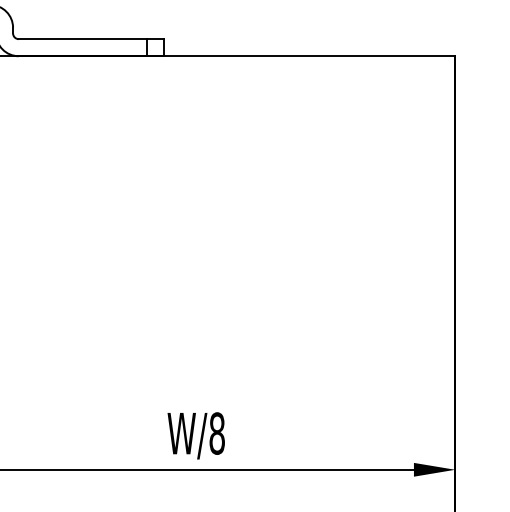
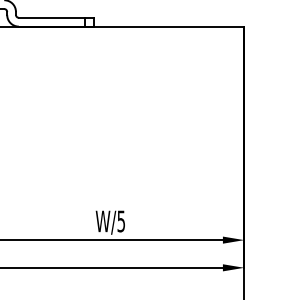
text: (217, 433) -> (121, 221), W/8 -> W/5

